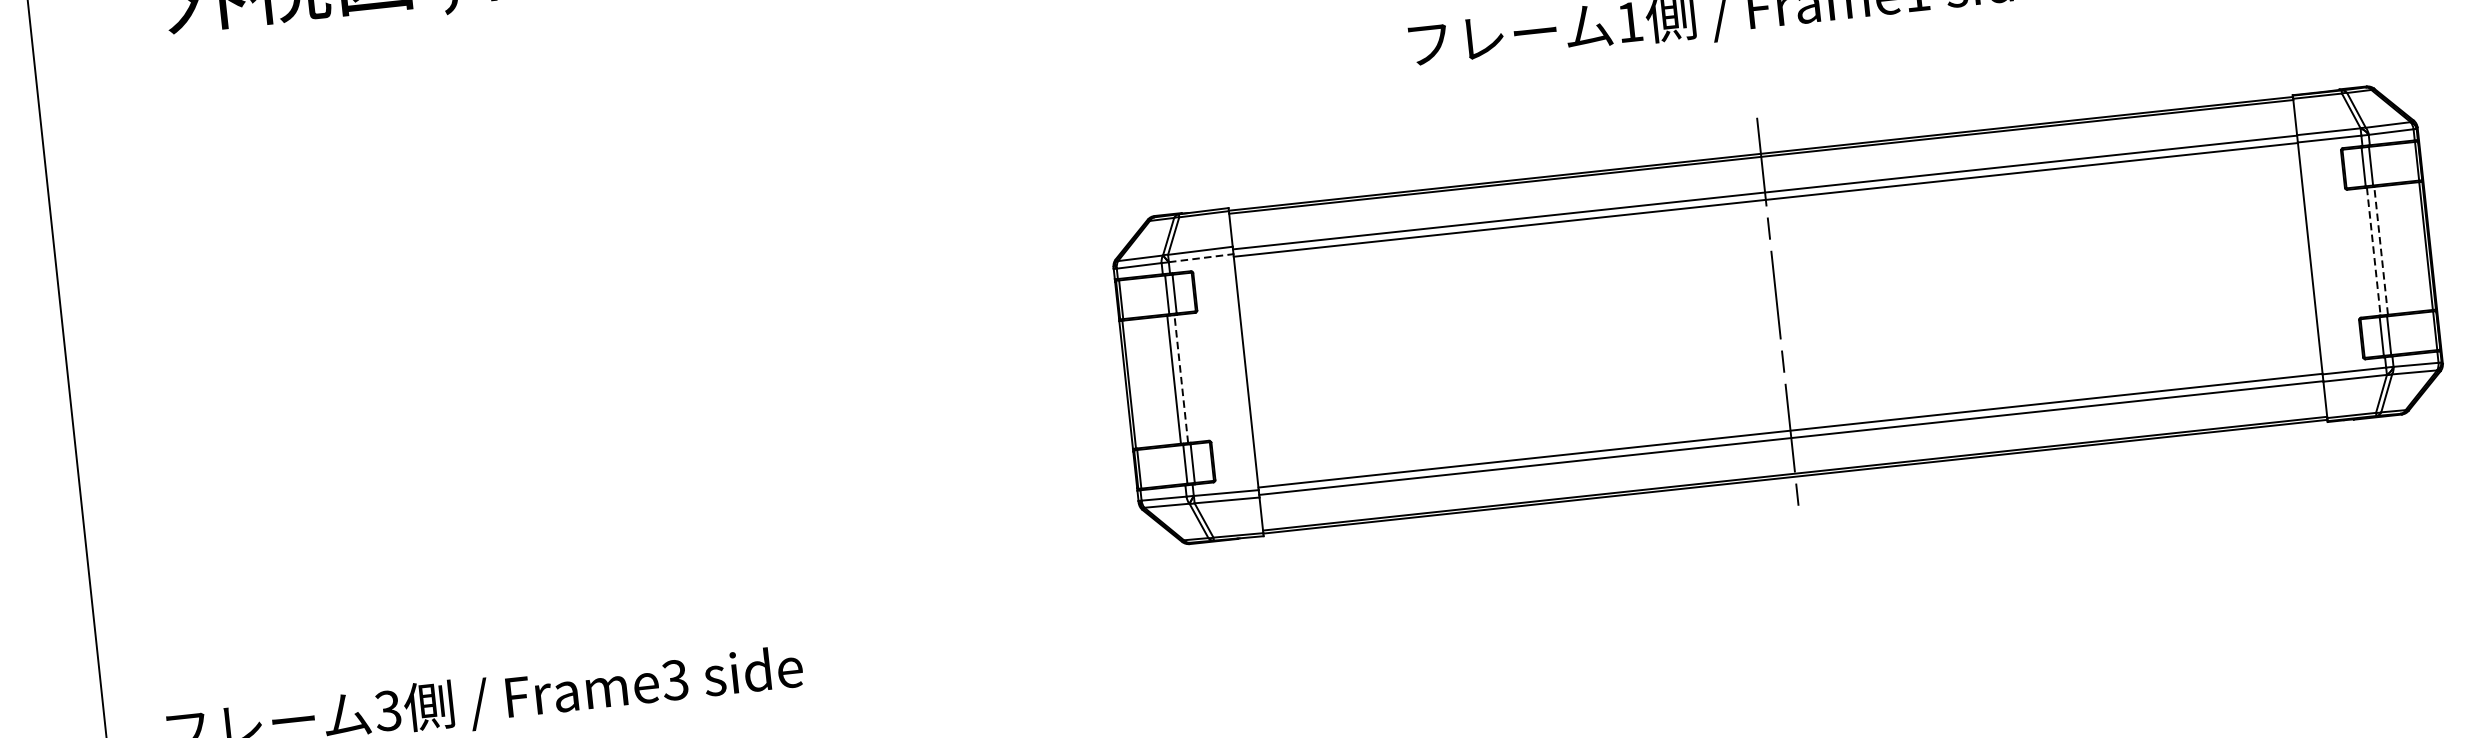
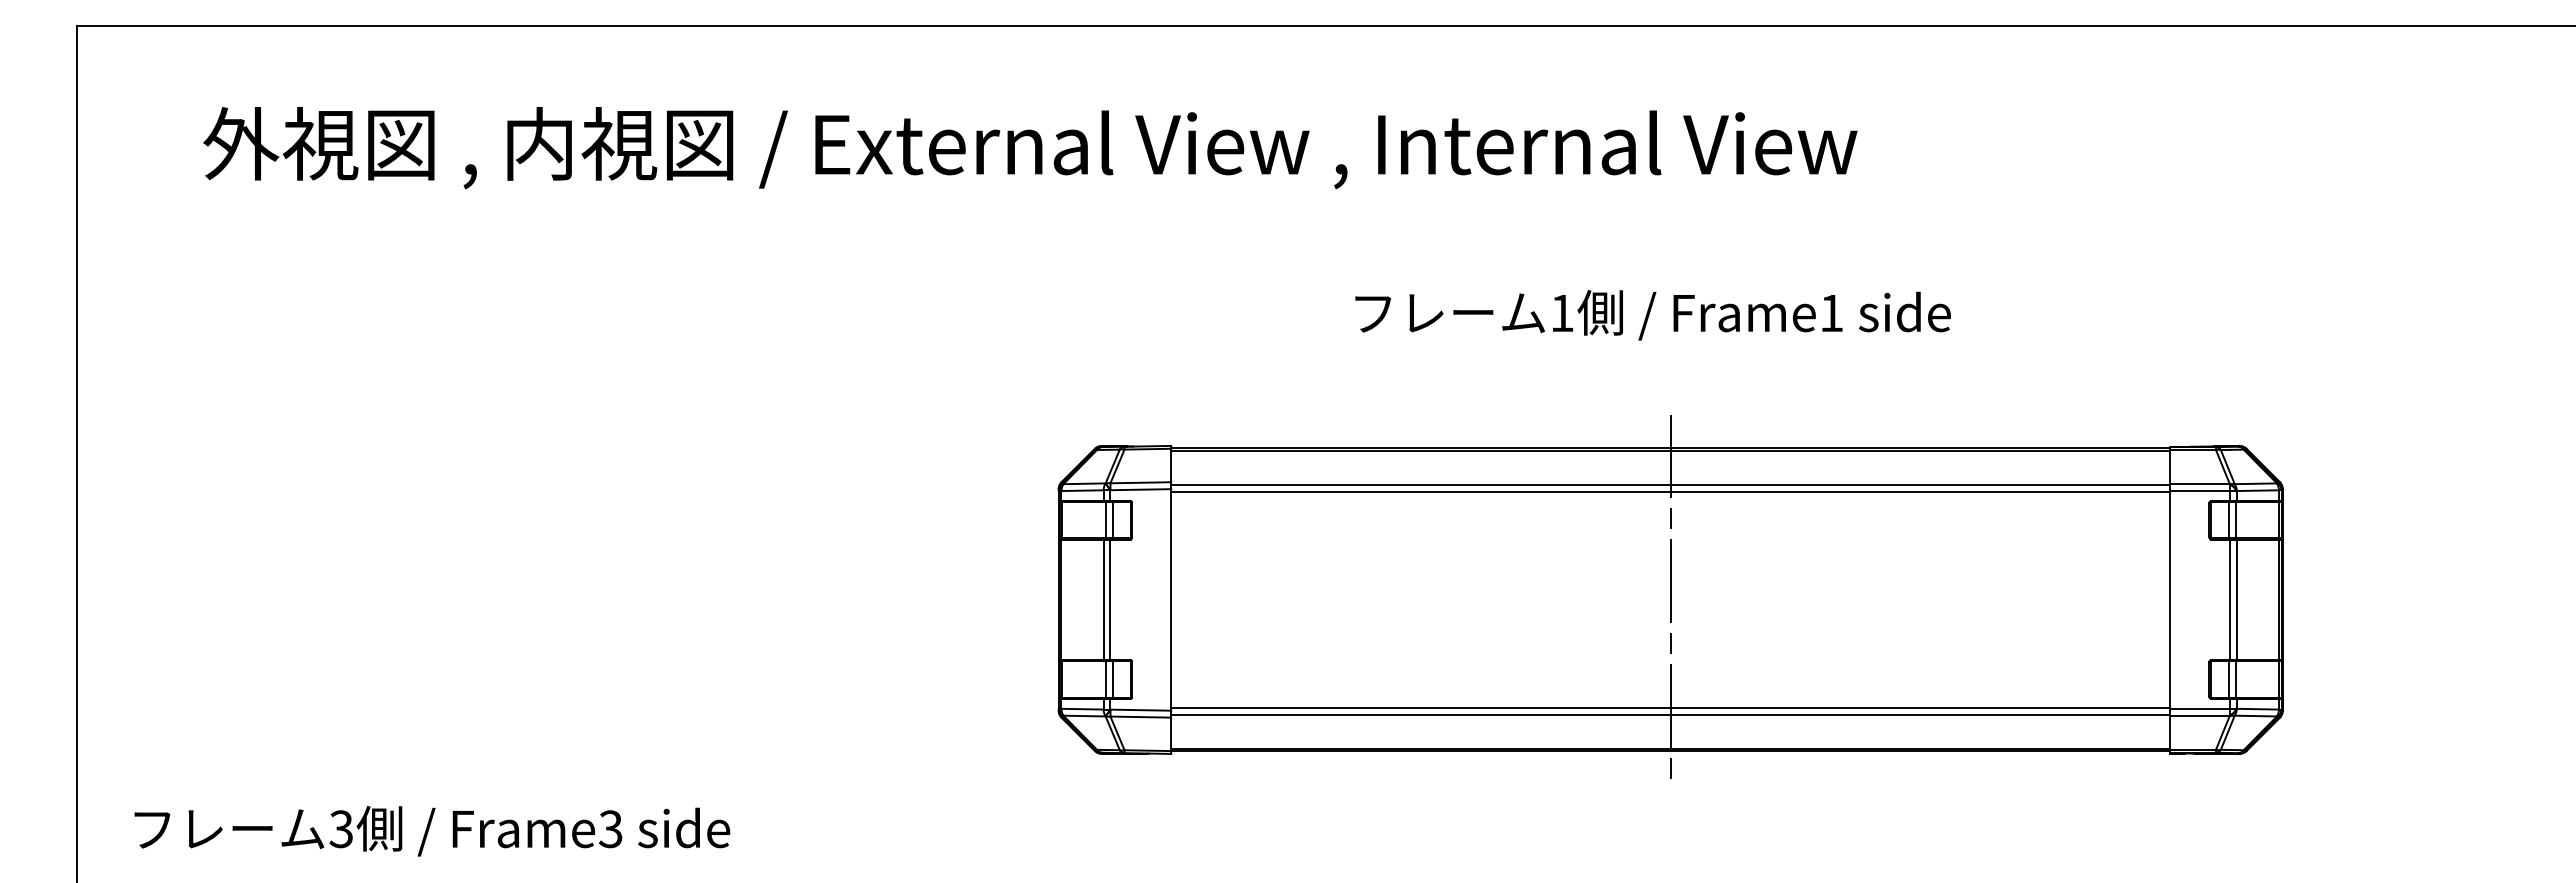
line: (2380, 250) -> (2236, 599), dashed -> solid
line: (2373, 251) -> (2229, 599), dashed -> solid
line: (1201, 257) -> (1141, 489), dashed -> solid
line: (1181, 378) -> (1110, 599), dashed -> solid

